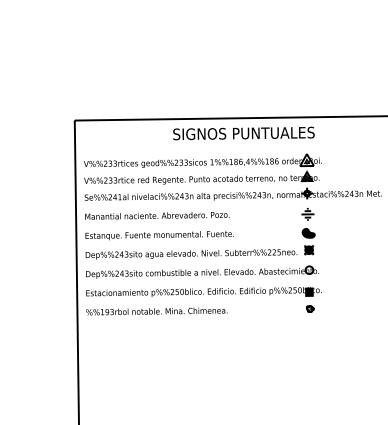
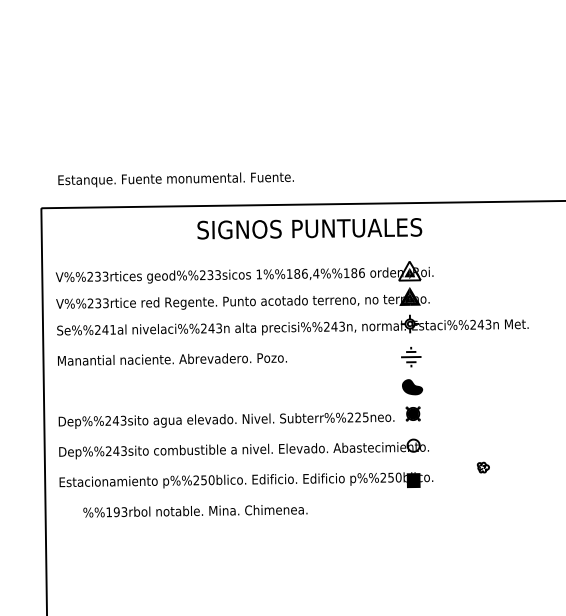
text: (159, 235) -> (175, 179), moved
part: (310, 308) -> (483, 466), moved
text: (156, 311) -> (194, 511), moved

